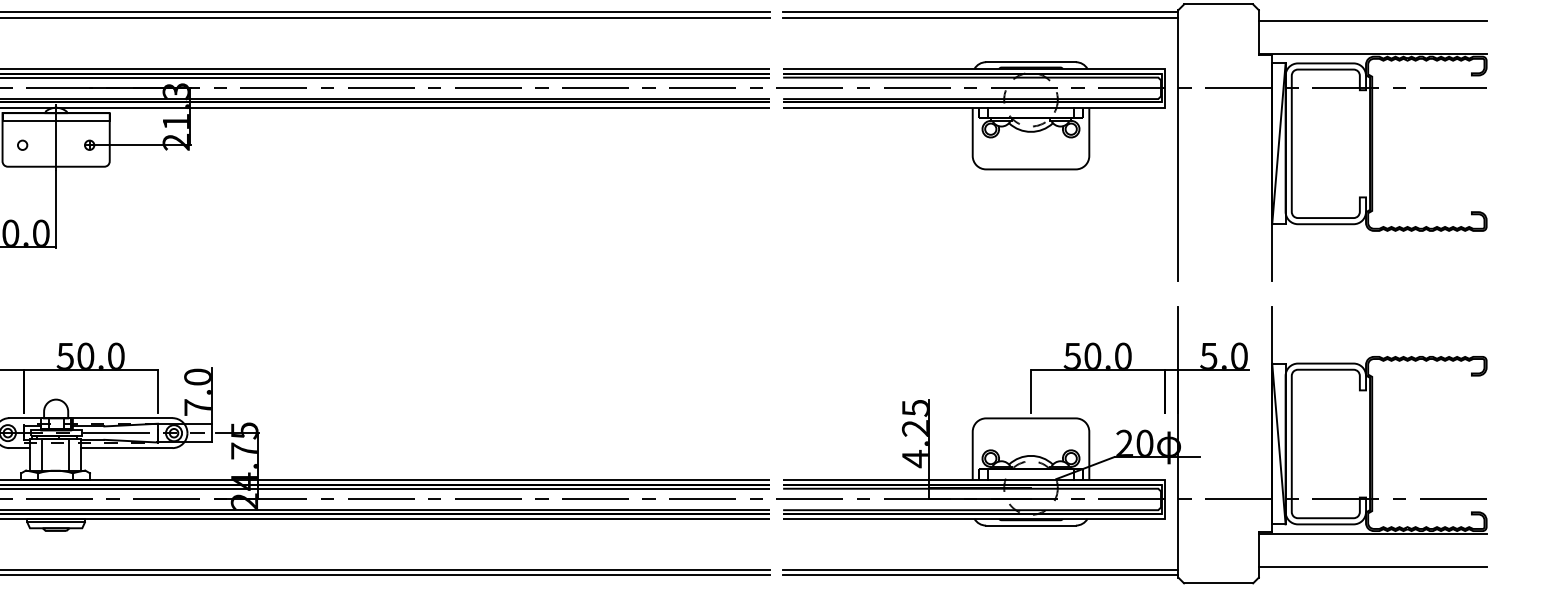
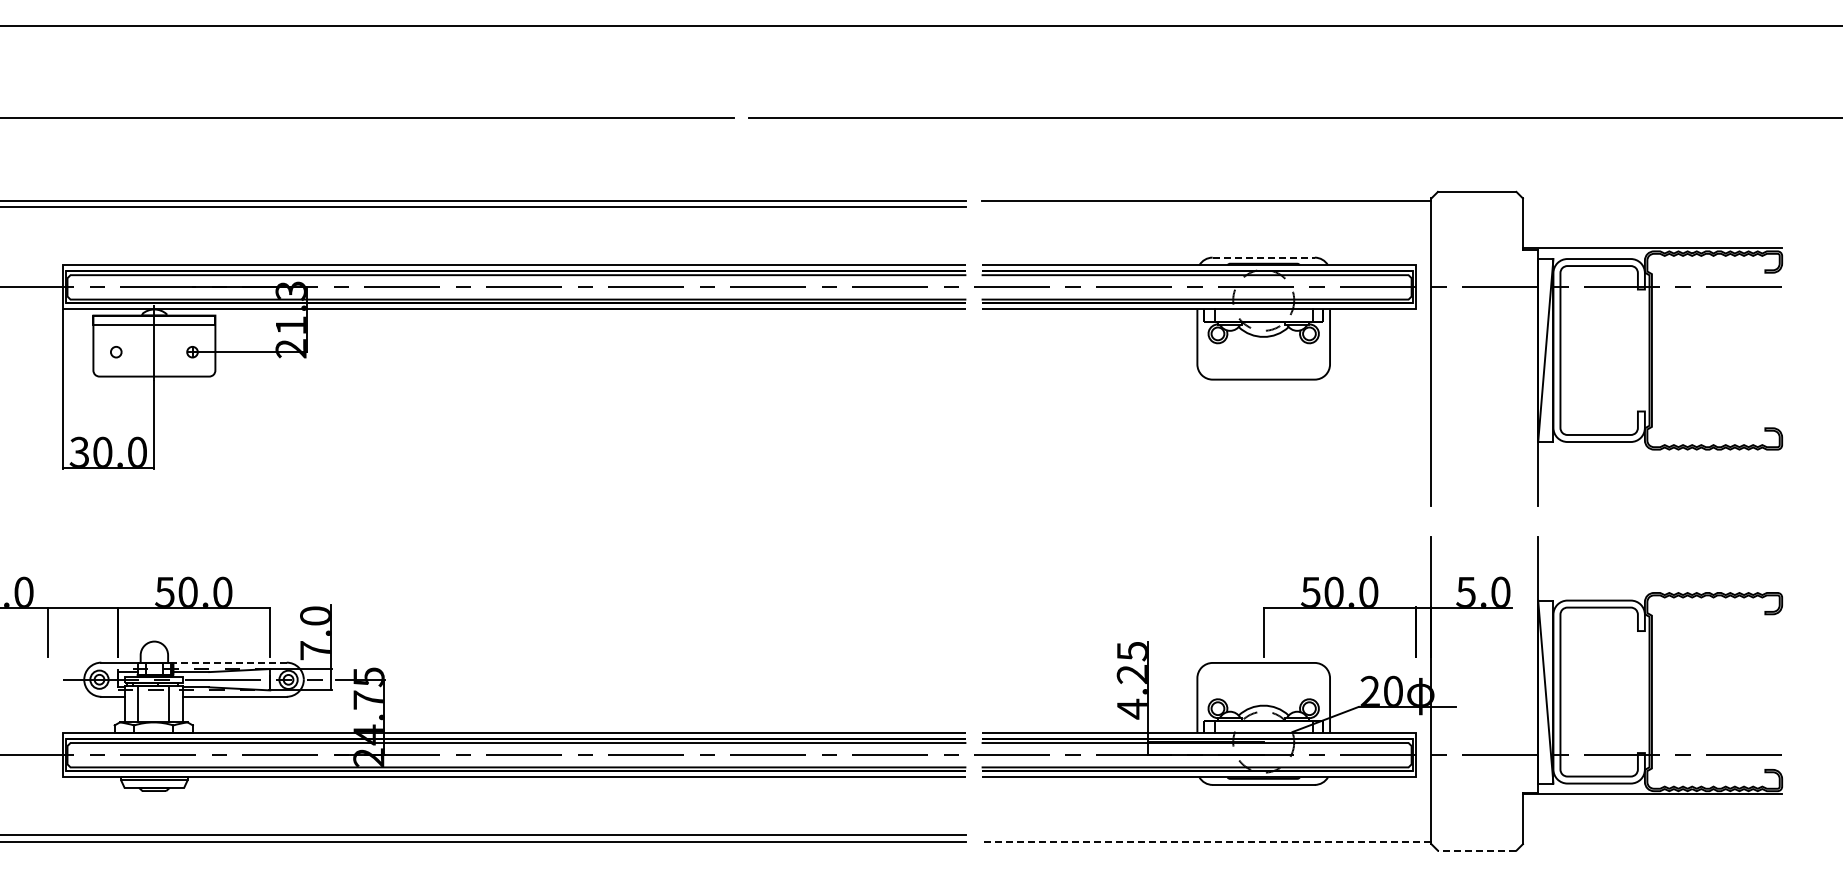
line: (980, 18) -> (1206, 207), removed
line: (1372, 20) -> (1652, 210), removed
line: (1031, 62) -> (1264, 257), solid -> dashed
line: (119, 417) -> (226, 662), solid -> dashed
line: (1372, 567) -> (1652, 832), removed
line: (980, 570) -> (1206, 835), removed
line: (980, 575) -> (1206, 841), solid -> dashed
line: (1218, 583) -> (1476, 850), solid -> dashed

